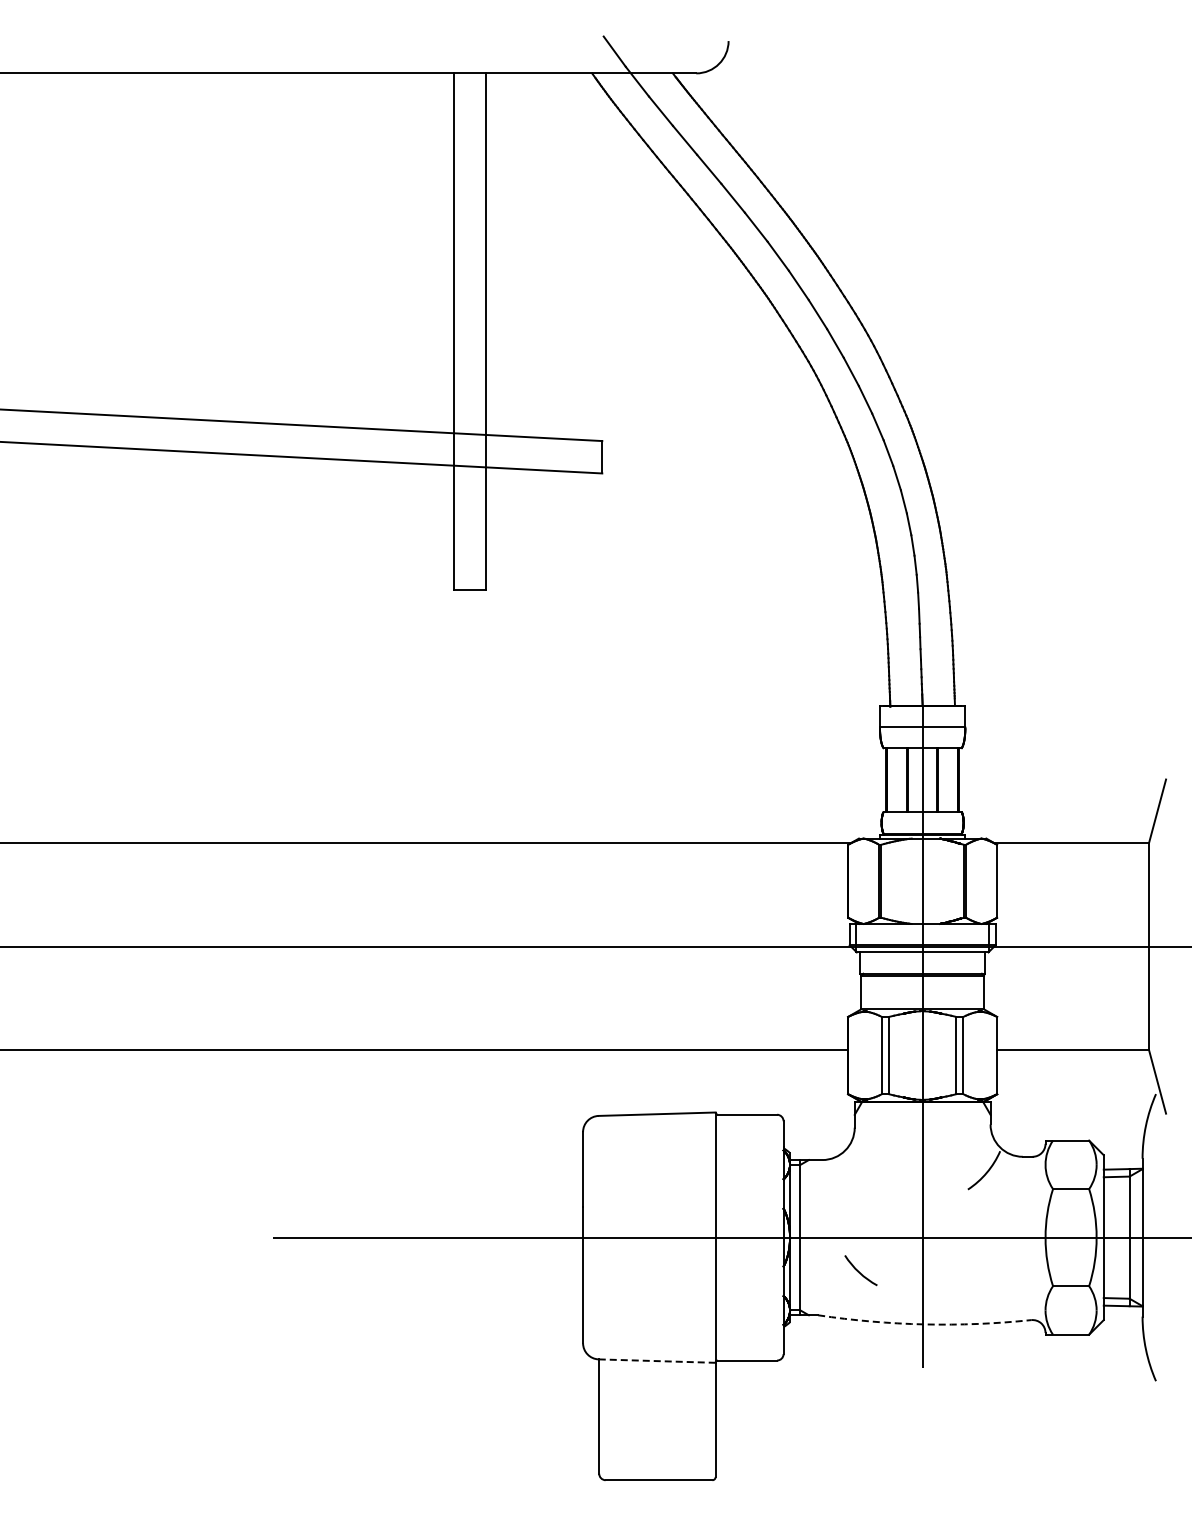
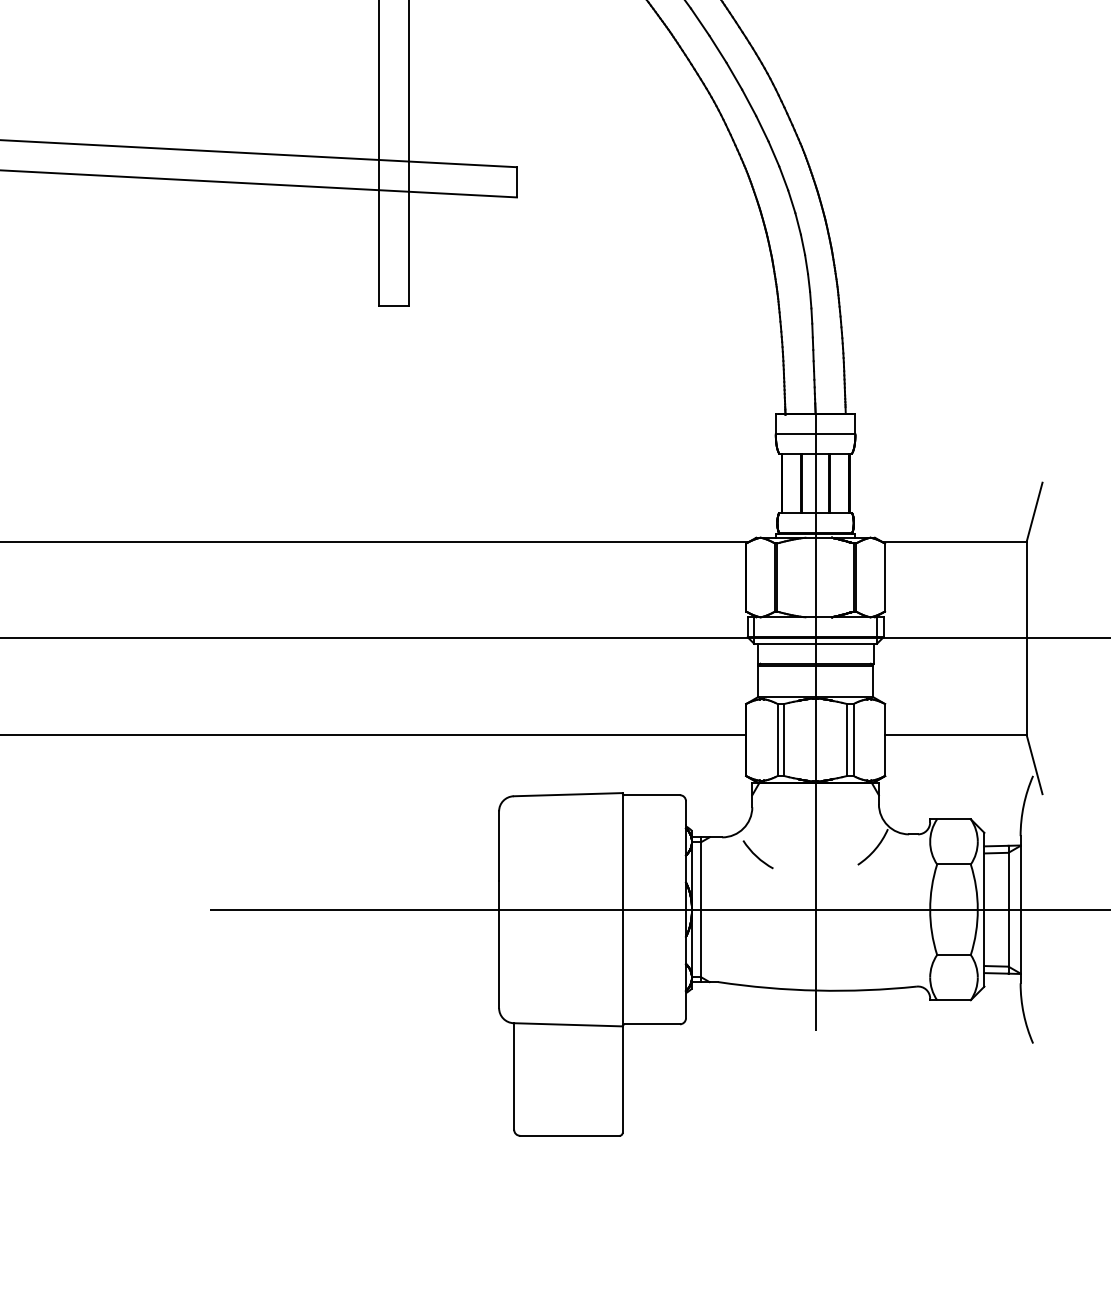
arc: (859, 1271) -> (756, 855), moved
arc: (924, 1324) -> (817, 990), dashed -> solid
line: (657, 1361) -> (568, 1025), dashed -> solid

